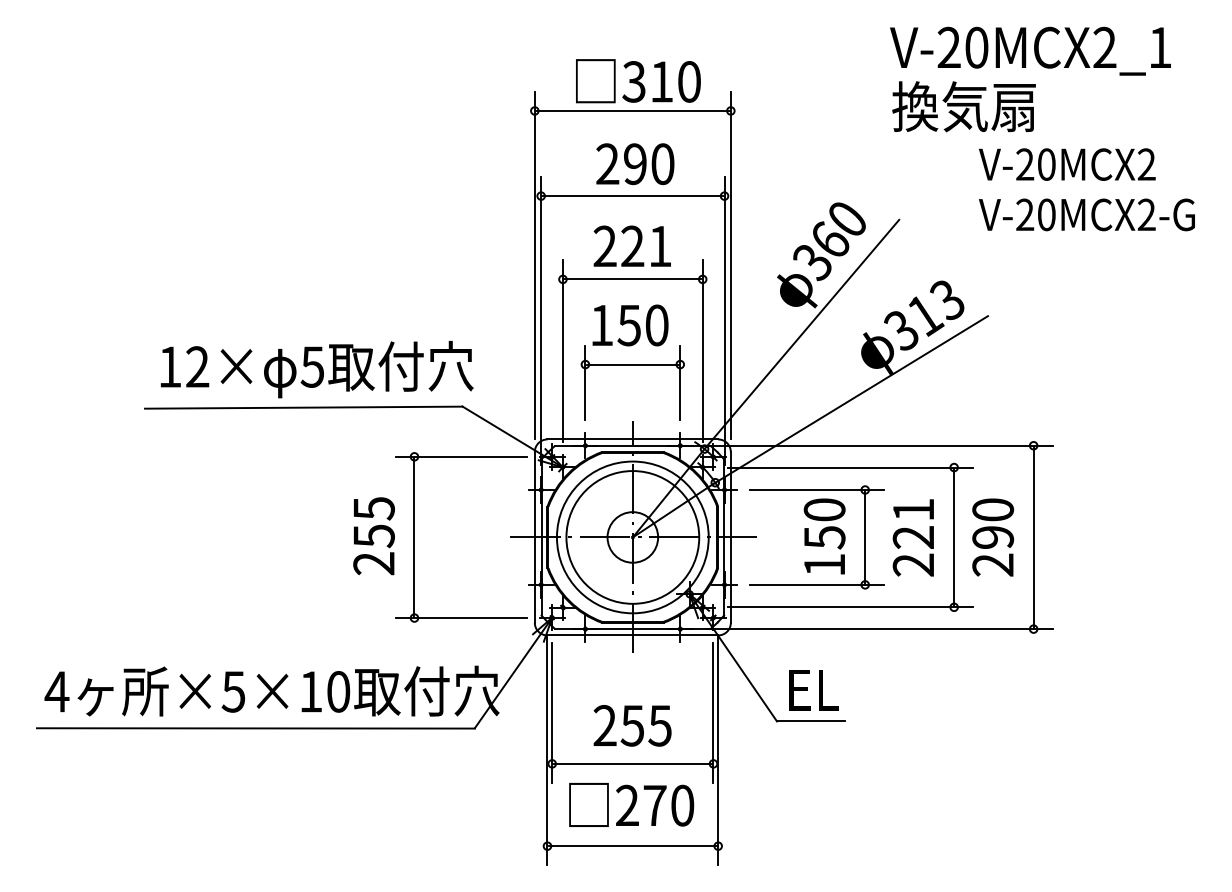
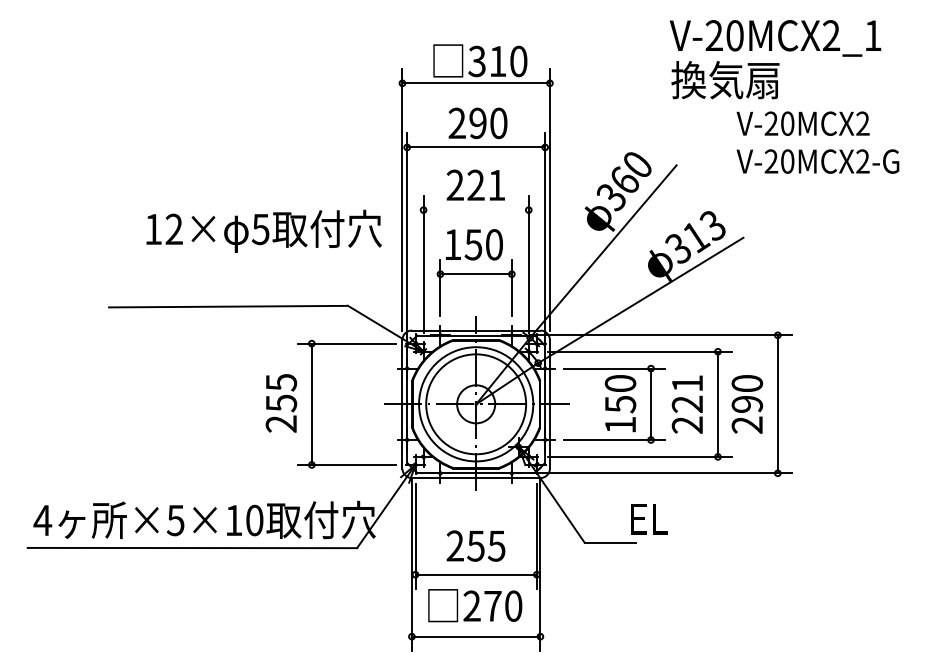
line: (632, 279) -> (475, 210), removed
text: (317, 369) -> (264, 231), moved
text: (813, 690) -> (649, 519), moved

